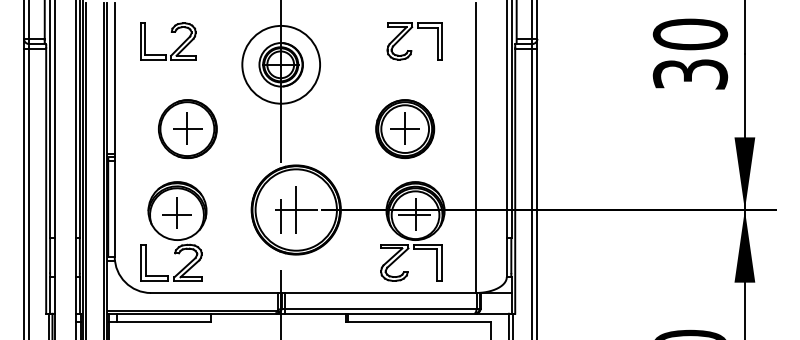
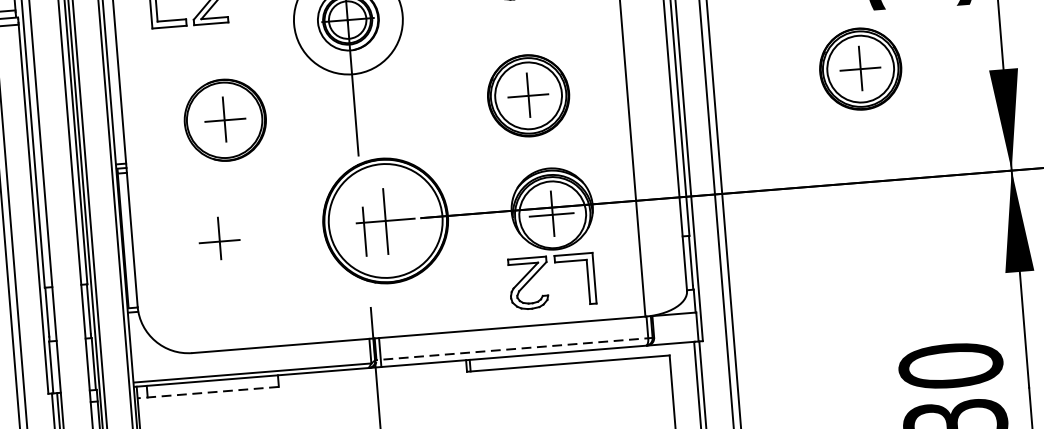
part: (643, 128) -> (861, 68), added
part: (173, 231) -> (216, 264), removed
line: (381, 308) -> (515, 348), solid -> dashed
line: (160, 322) -> (208, 393), solid -> dashed

